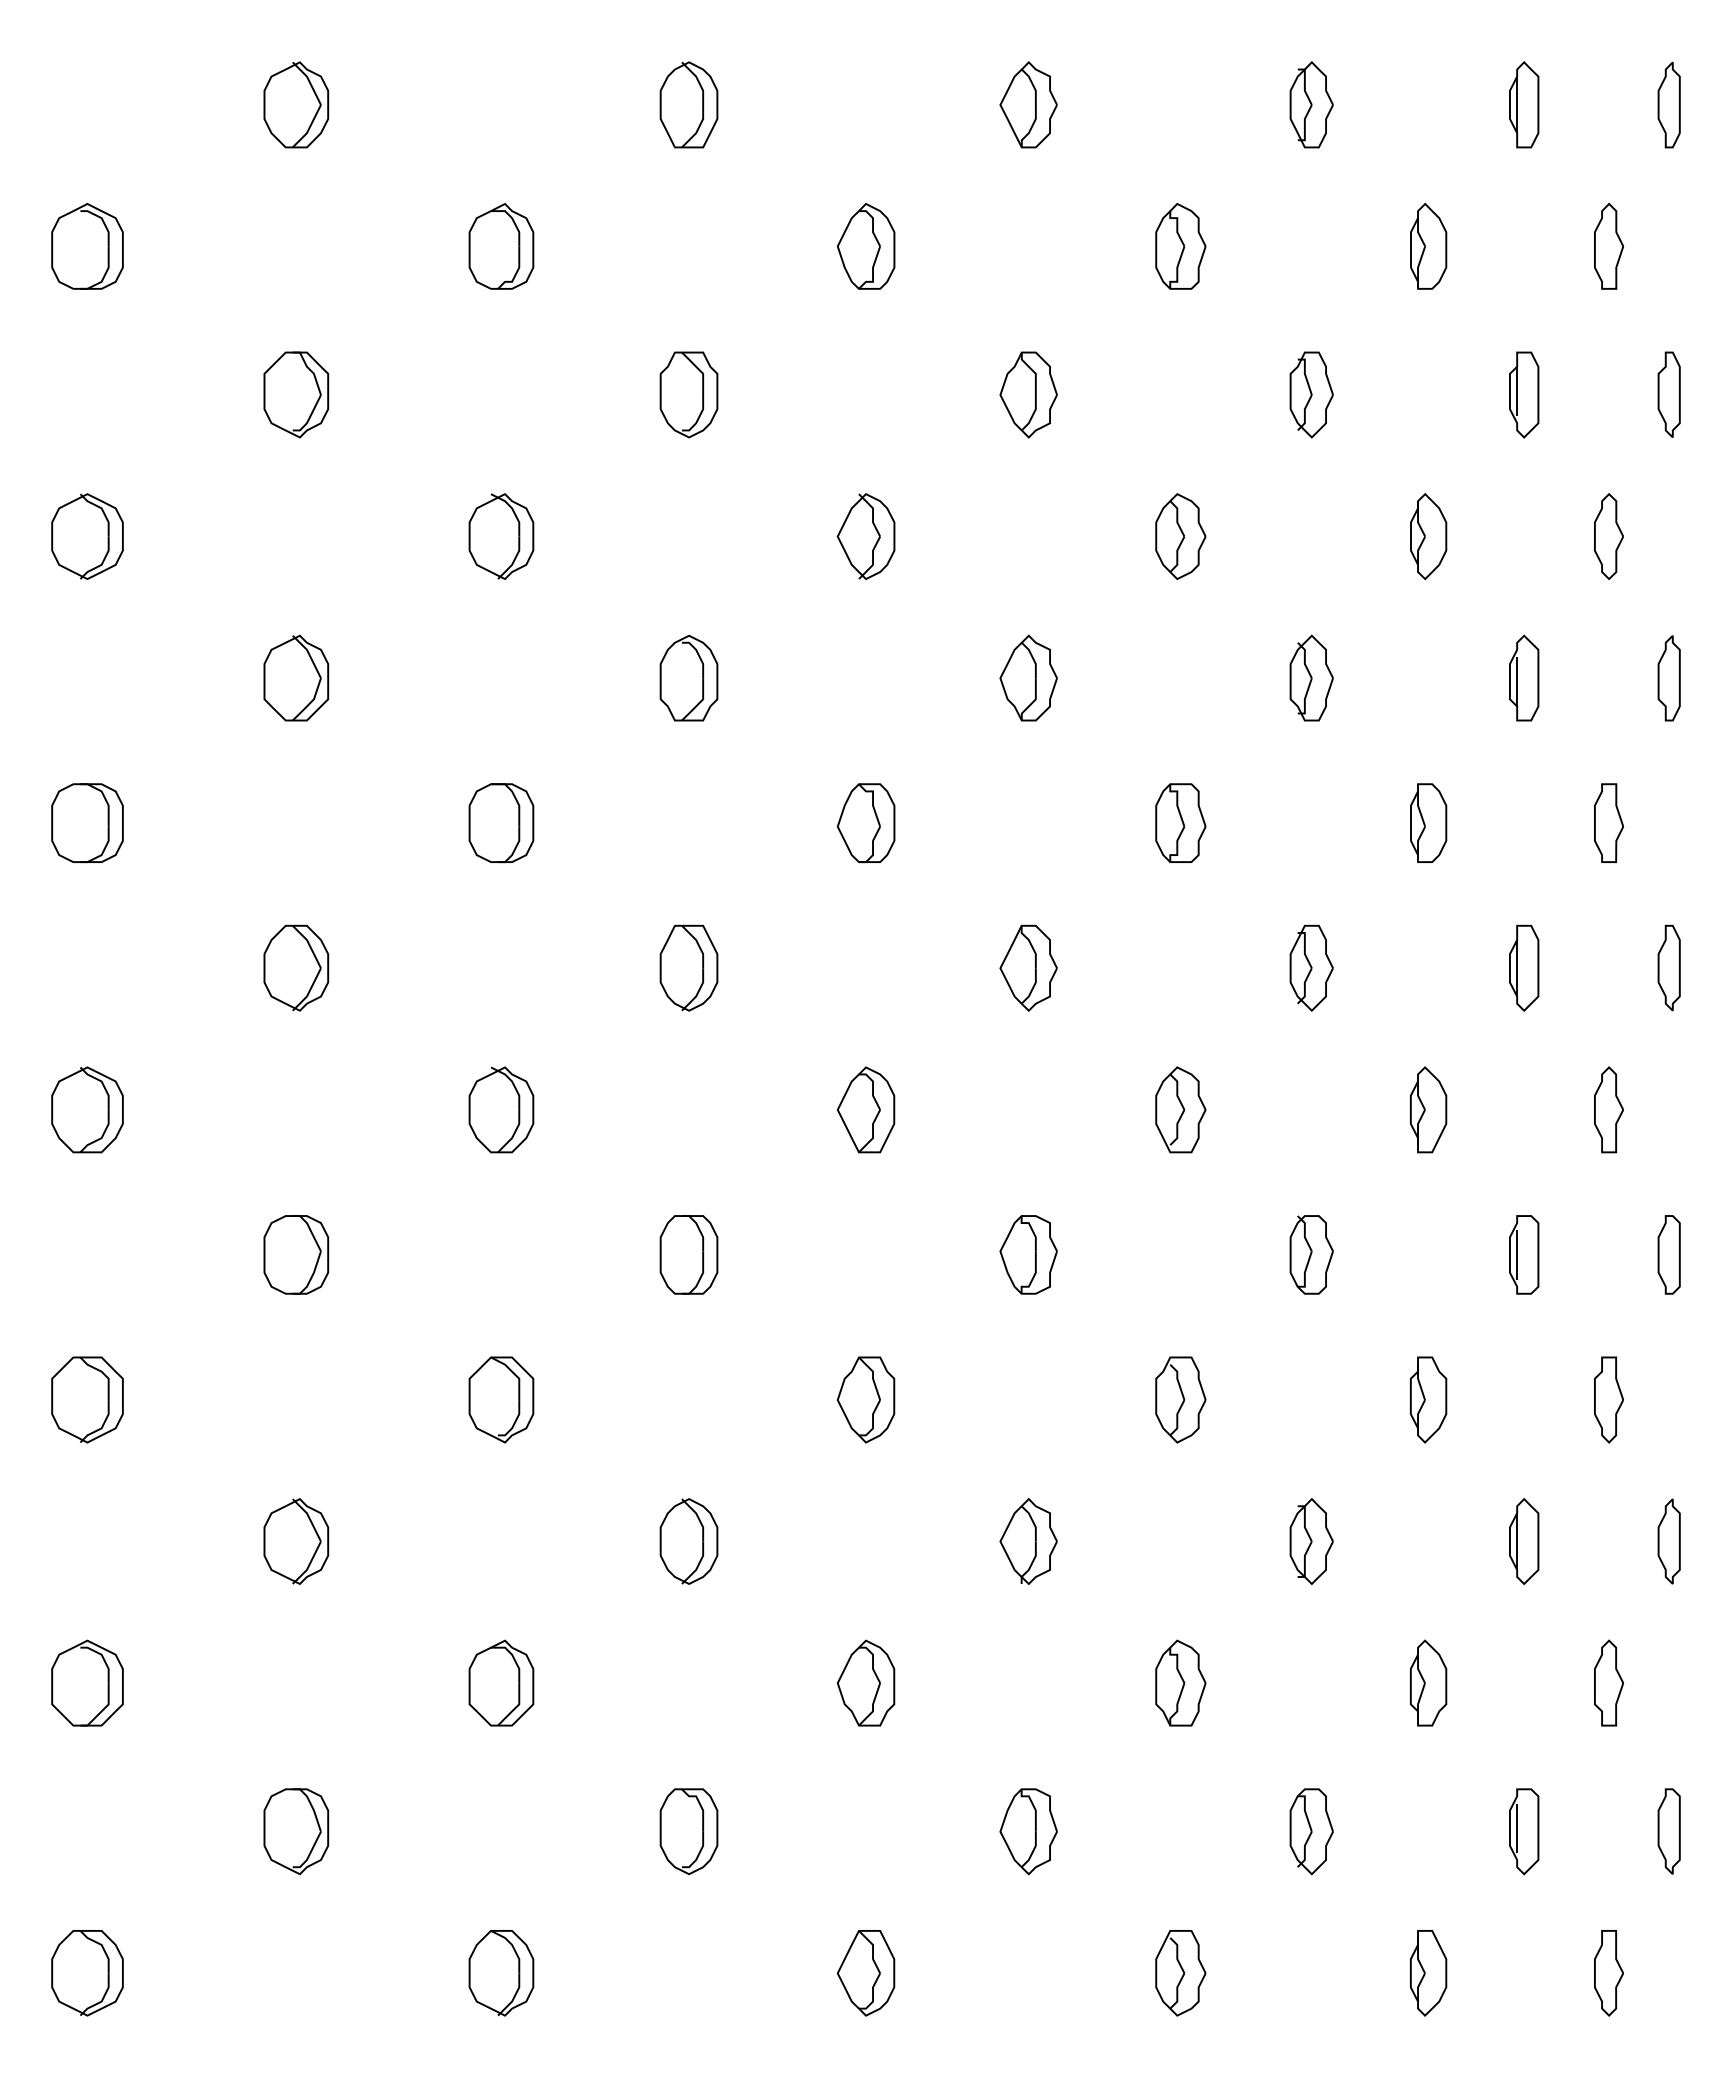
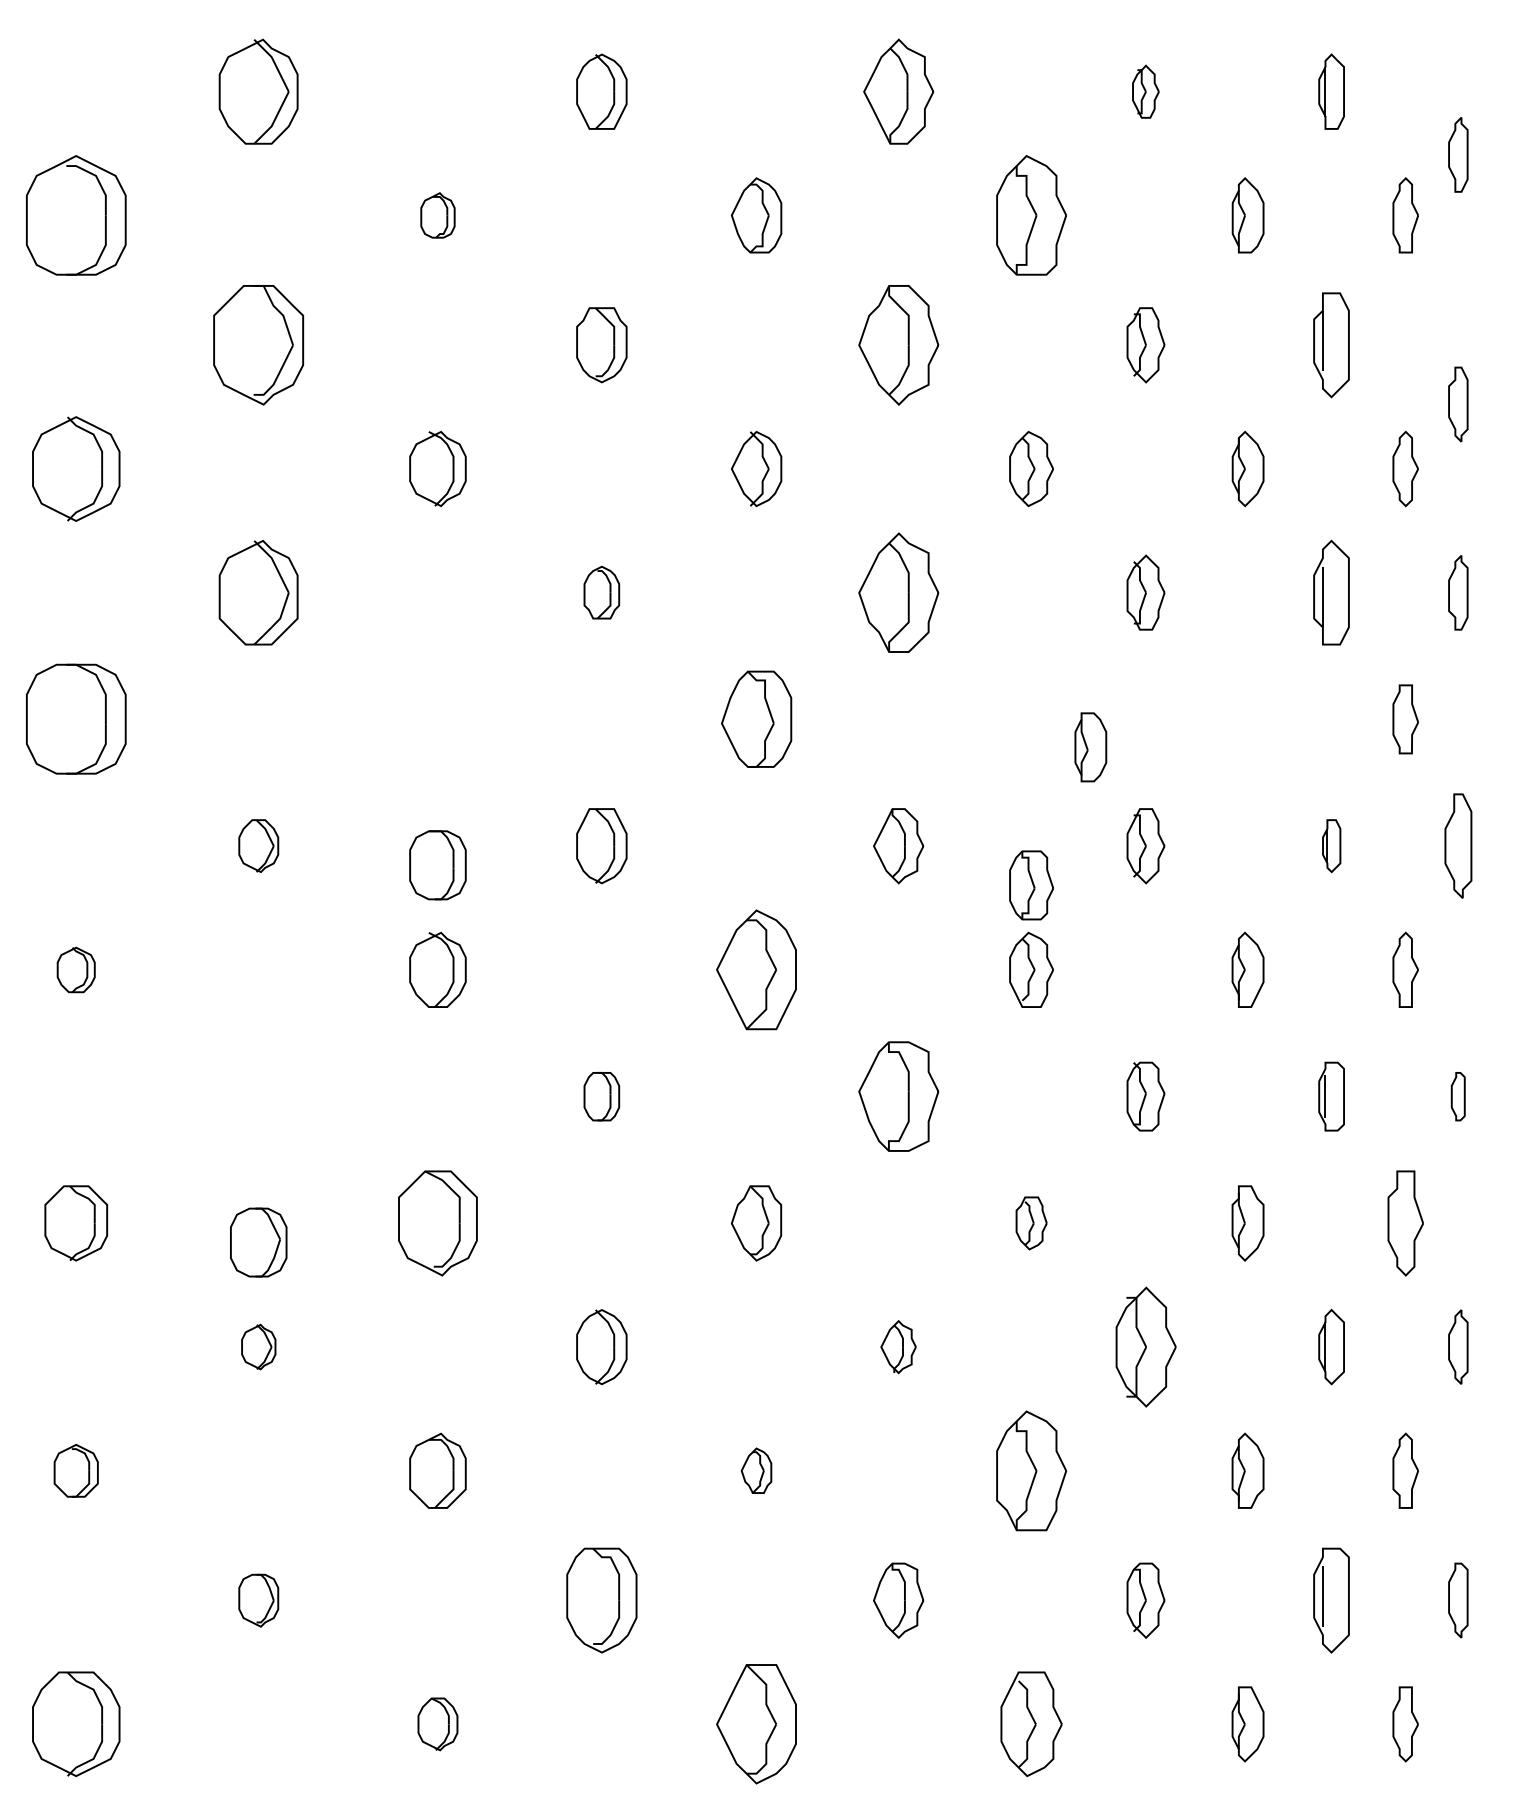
part: (296, 104) -> (258, 91), size x1.4
part: (1028, 104) -> (898, 91), size x1.4
part: (1311, 104) -> (1145, 91), size x0.7
part: (1668, 104) -> (1457, 154), moved
part: (87, 246) -> (76, 215), size x1.6
part: (501, 246) -> (437, 215), size x0.6
part: (1180, 246) -> (1031, 215), size x1.6
part: (296, 394) -> (258, 344), size x1.6
part: (1028, 394) -> (898, 344), size x1.6
part: (1524, 394) -> (1331, 344), size x1.4
part: (1668, 394) -> (1457, 404), moved
part: (87, 536) -> (76, 468), size x1.4
part: (296, 677) -> (258, 592), size x1.4
part: (688, 677) -> (601, 592), size x0.7
part: (1028, 677) -> (898, 592), size x1.6
part: (1524, 677) -> (1331, 592), size x1.4
part: (1180, 822) -> (1031, 884), moved
part: (1428, 822) -> (1090, 746), moved
part: (87, 823) -> (76, 719), size x1.6
part: (501, 823) -> (437, 865), moved
part: (865, 823) -> (756, 719), size x1.4
part: (296, 967) -> (258, 845), size x0.7
part: (1524, 967) -> (1331, 845), size x0.7
part: (1668, 967) -> (1457, 845), size x1.4
part: (87, 1109) -> (76, 969), size x0.6
part: (865, 1109) -> (756, 969), size x1.6
part: (296, 1254) -> (258, 1242), moved
part: (688, 1254) -> (601, 1096), size x0.7
part: (1028, 1254) -> (898, 1096), size x1.6
part: (1668, 1254) -> (1457, 1096), size x0.7
part: (501, 1399) -> (437, 1223), size x1.4
part: (1180, 1399) -> (1031, 1223), size x0.7
part: (1608, 1399) -> (1405, 1223), size x1.4
part: (296, 1541) -> (258, 1347), size x0.6
part: (1028, 1541) -> (898, 1347), size x0.7
part: (1311, 1541) -> (1145, 1347), size x1.6
part: (87, 1682) -> (76, 1470), size x0.7
part: (865, 1682) -> (756, 1470), size x0.6
part: (1180, 1682) -> (1031, 1470), size x1.6
part: (296, 1831) -> (258, 1600), size x0.7
part: (688, 1831) -> (601, 1600), size x1.4
part: (1524, 1831) -> (1331, 1600), size x1.4
part: (87, 1973) -> (76, 1724), size x1.4
part: (501, 1973) -> (437, 1724), size x0.7
part: (865, 1973) -> (756, 1724), size x1.6
part: (1180, 1973) -> (1031, 1724), size x1.4

